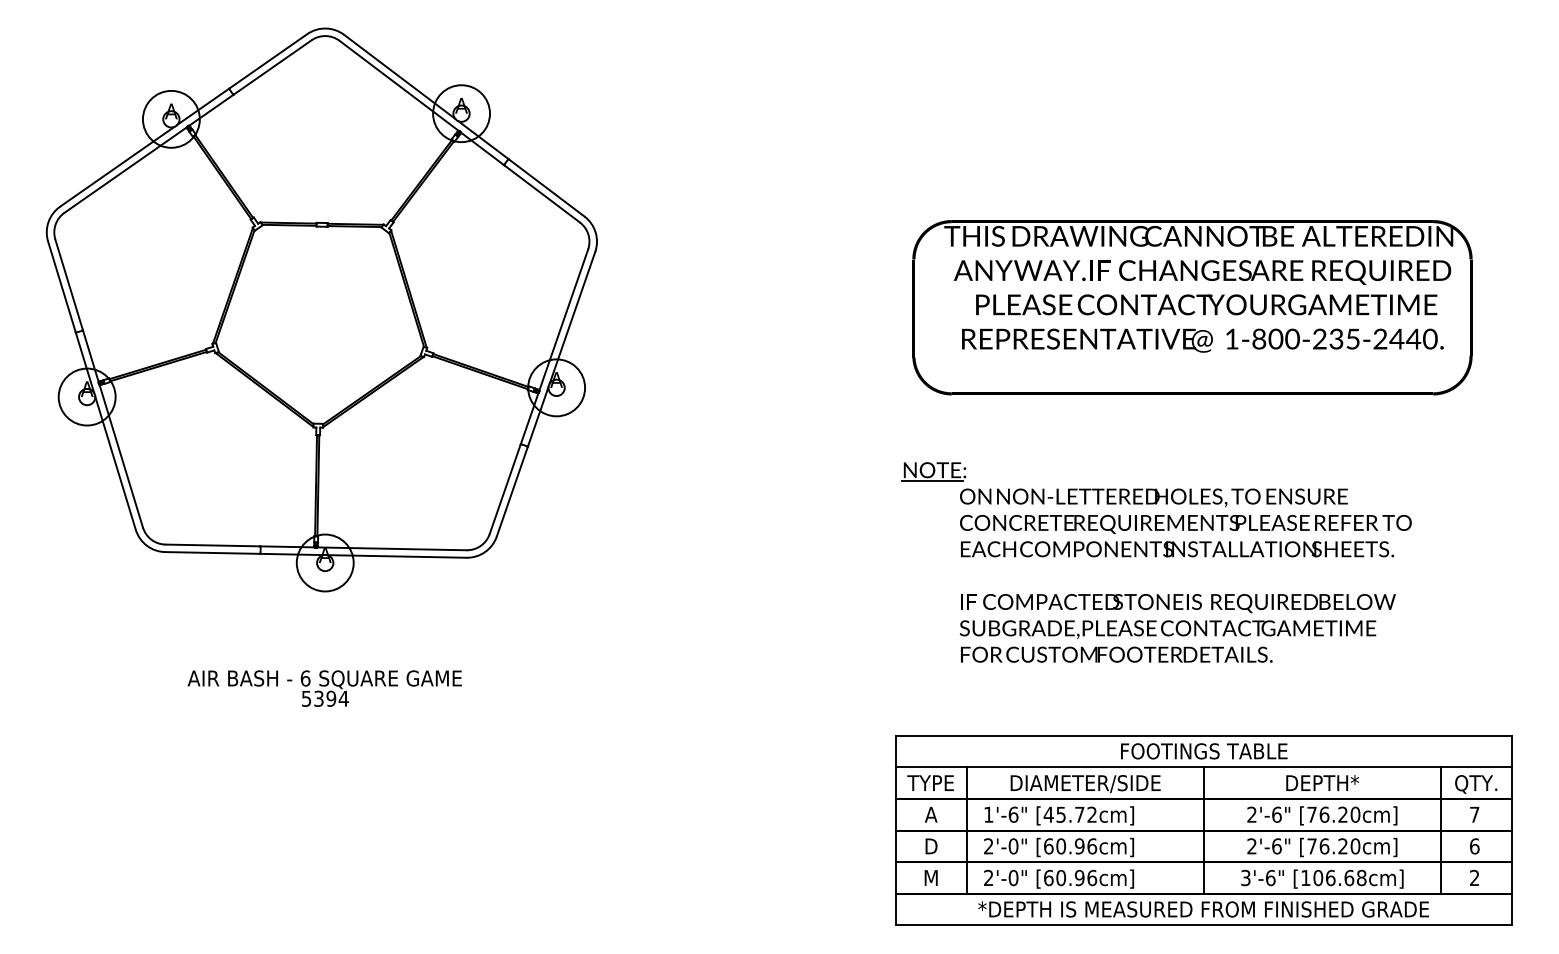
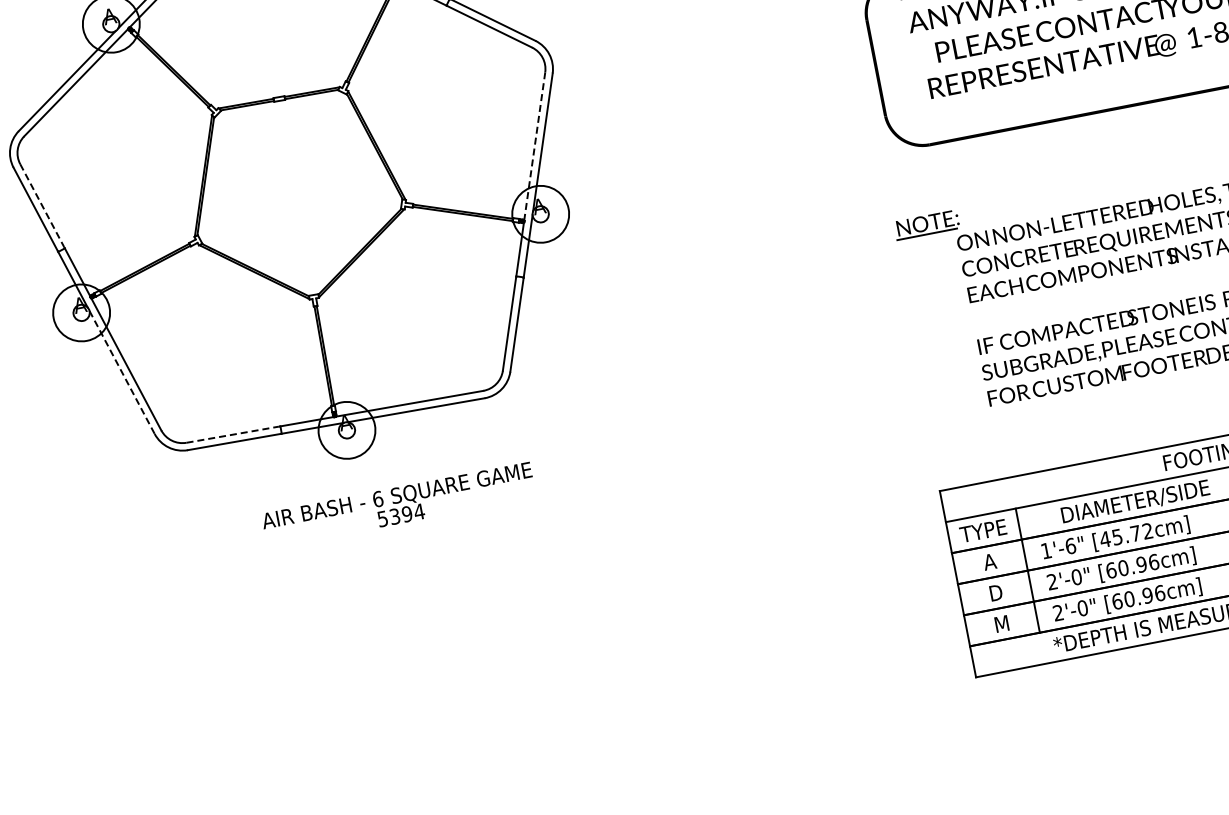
line: (68, 284) -> (41, 205), solid -> dashed
line: (563, 320) -> (534, 146), solid -> dashed
line: (115, 463) -> (122, 372), solid -> dashed
line: (212, 545) -> (232, 434), solid -> dashed
text: (324, 688) -> (398, 505), moved

